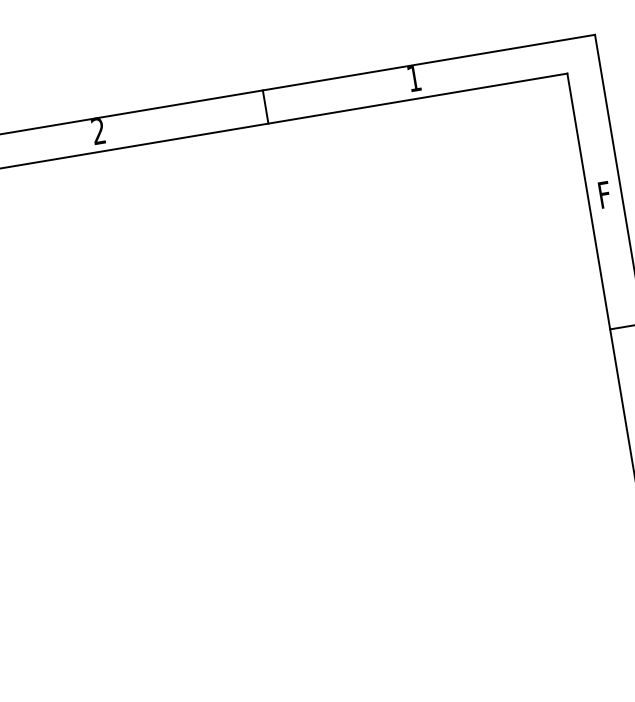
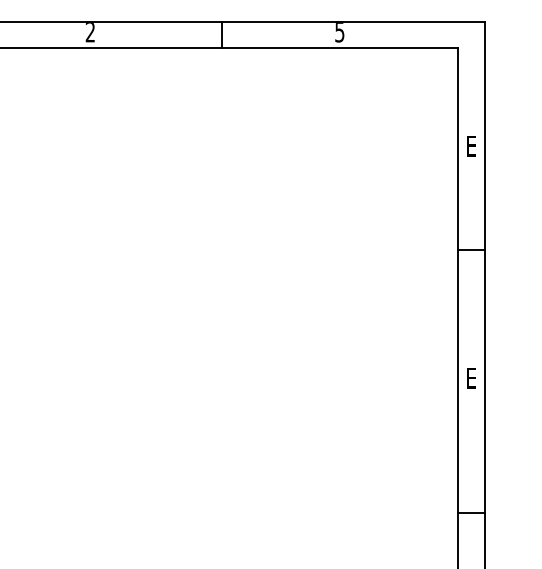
text: (413, 79) -> (339, 32), 1 -> 5
text: (604, 195) -> (471, 146), F -> E

